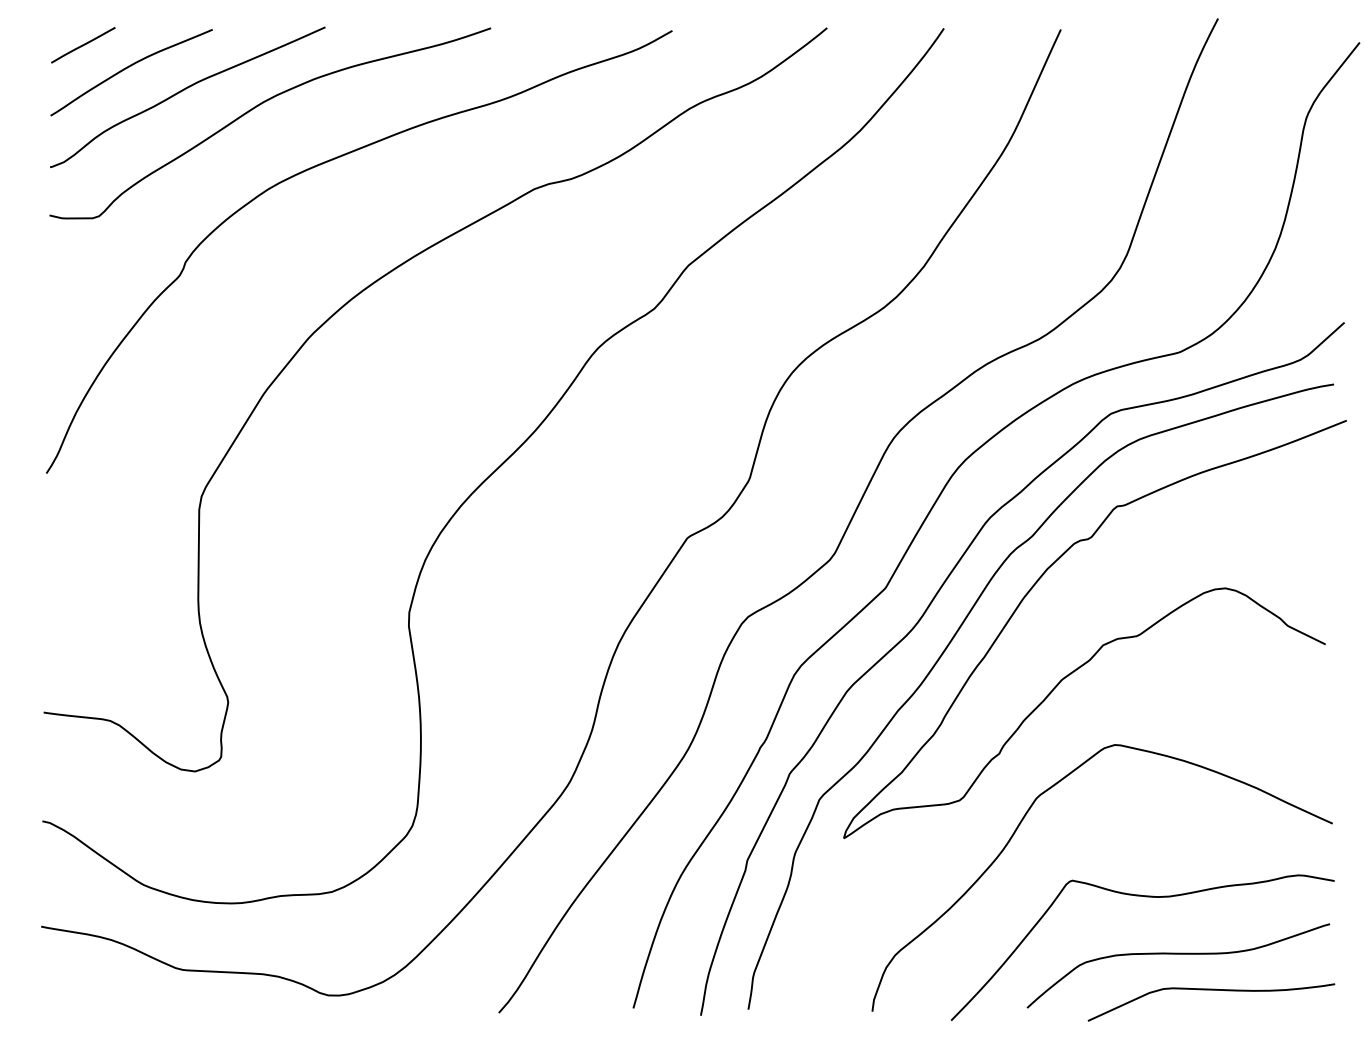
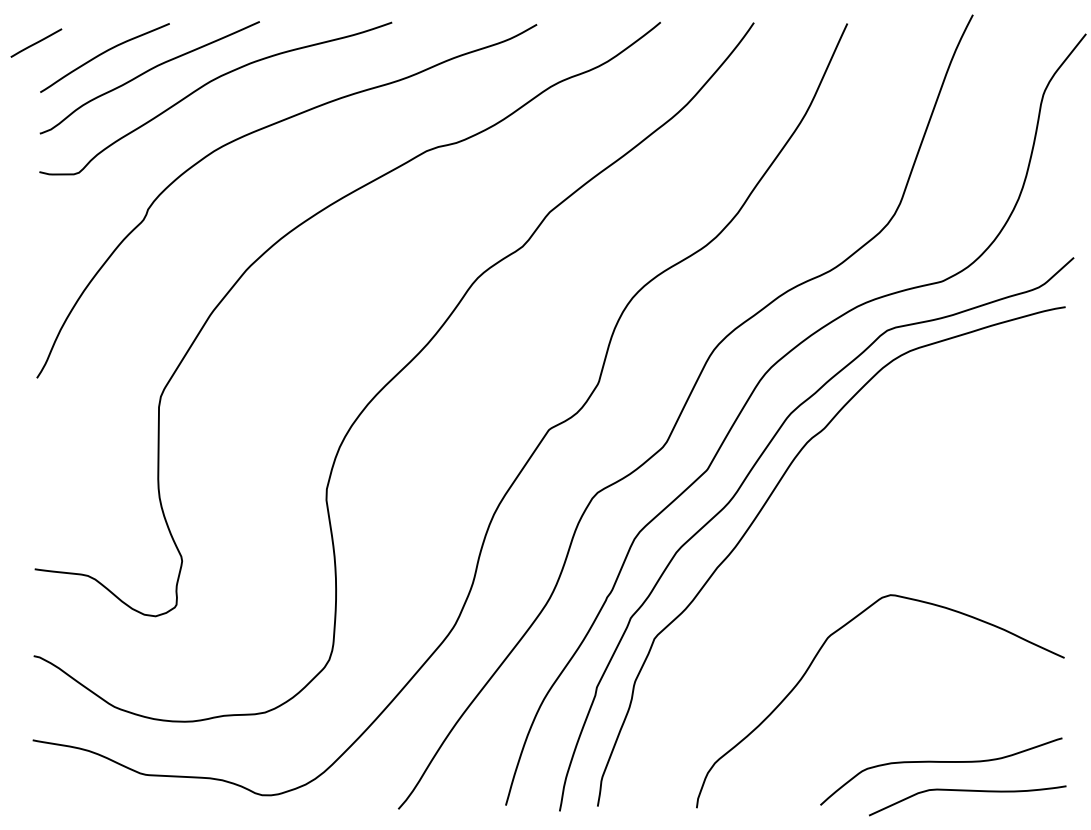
line: (83, 44) -> (36, 42), moved
curve: (1102, 644) -> (880, 514), removed
curve: (1148, 898) -> (917, 717), removed

